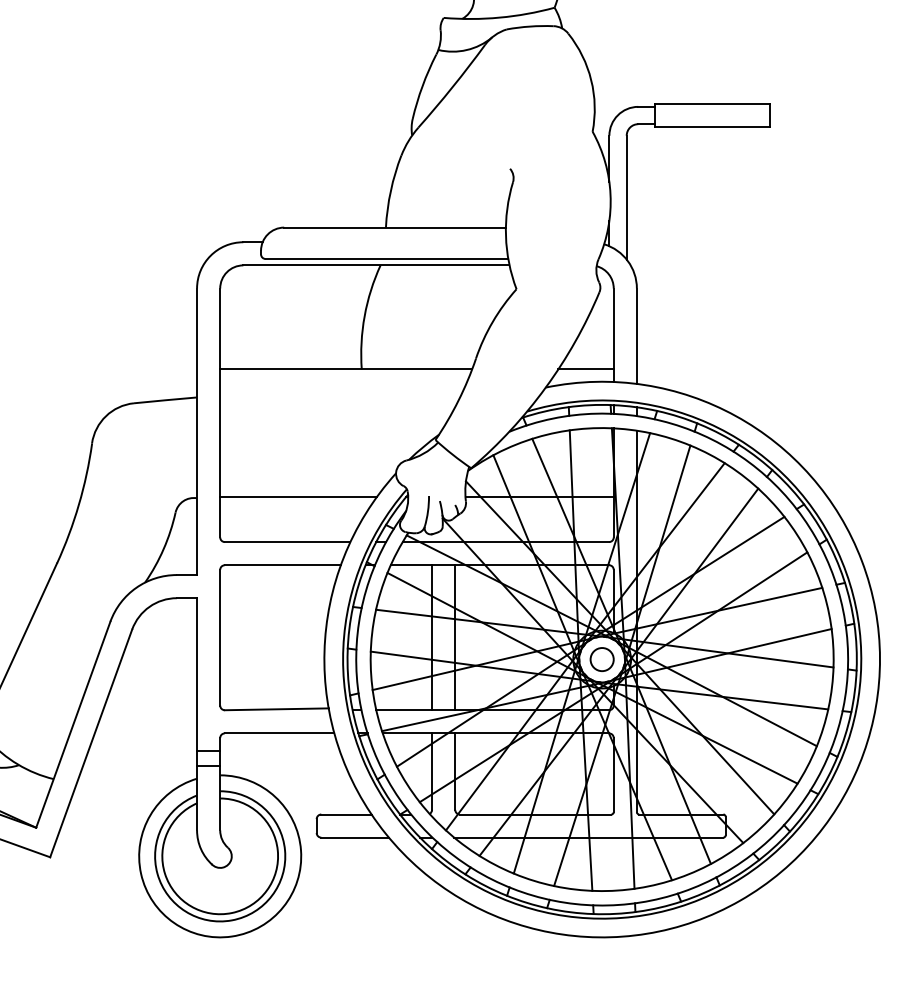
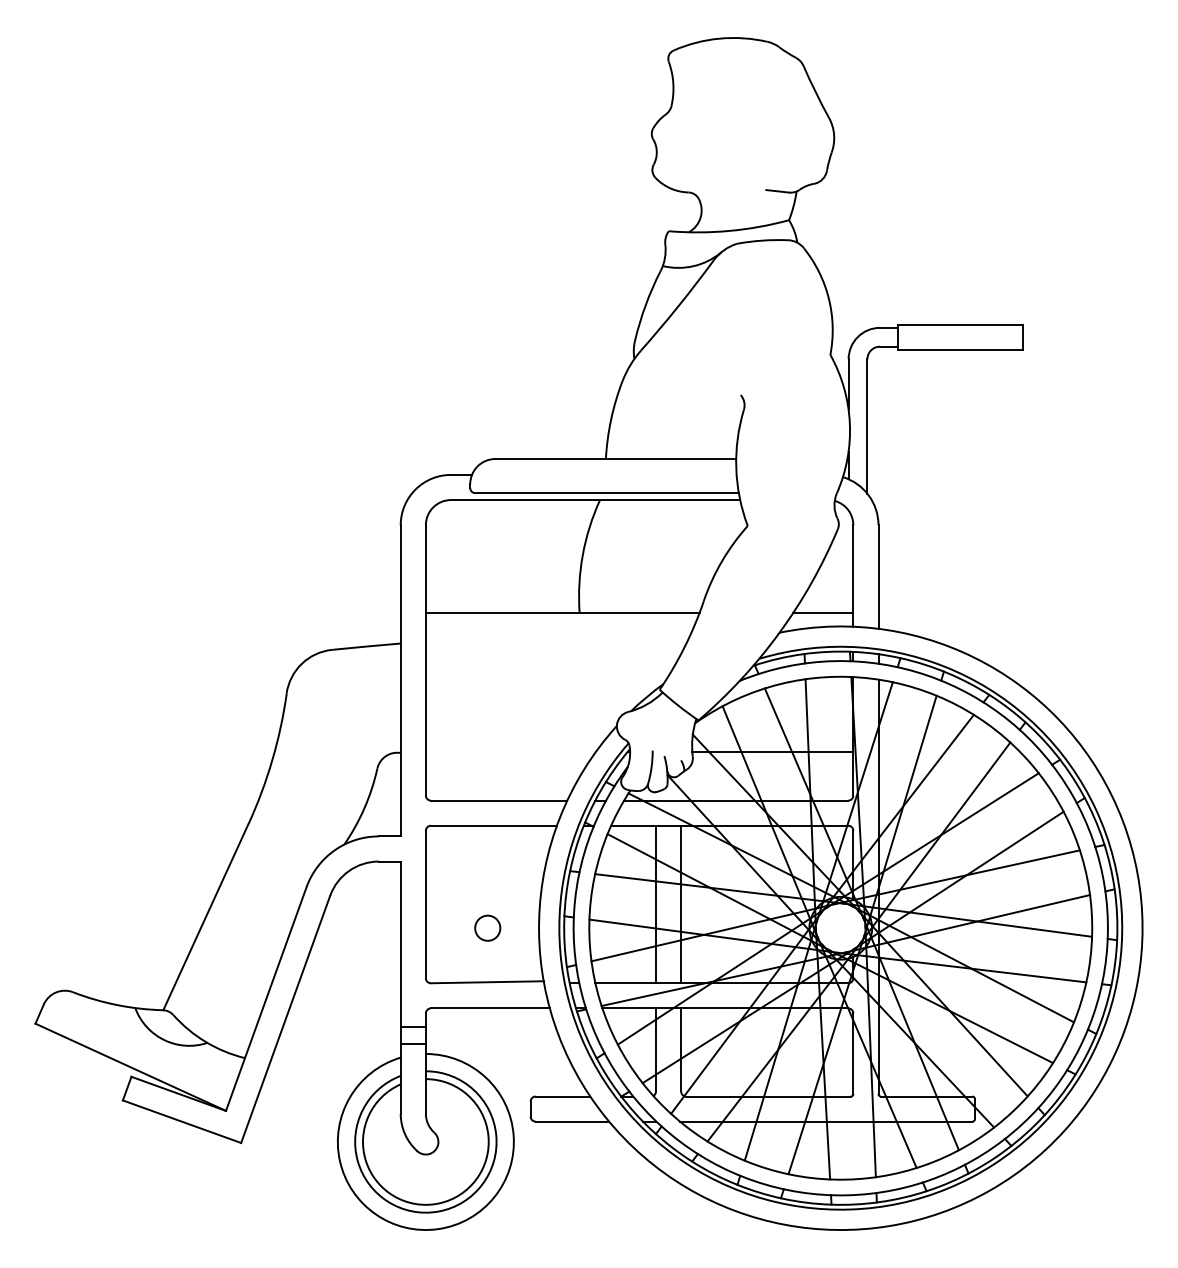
line: (298, 496) -> (510, 751), removed
circle: (601, 658) -> (487, 927), moved

